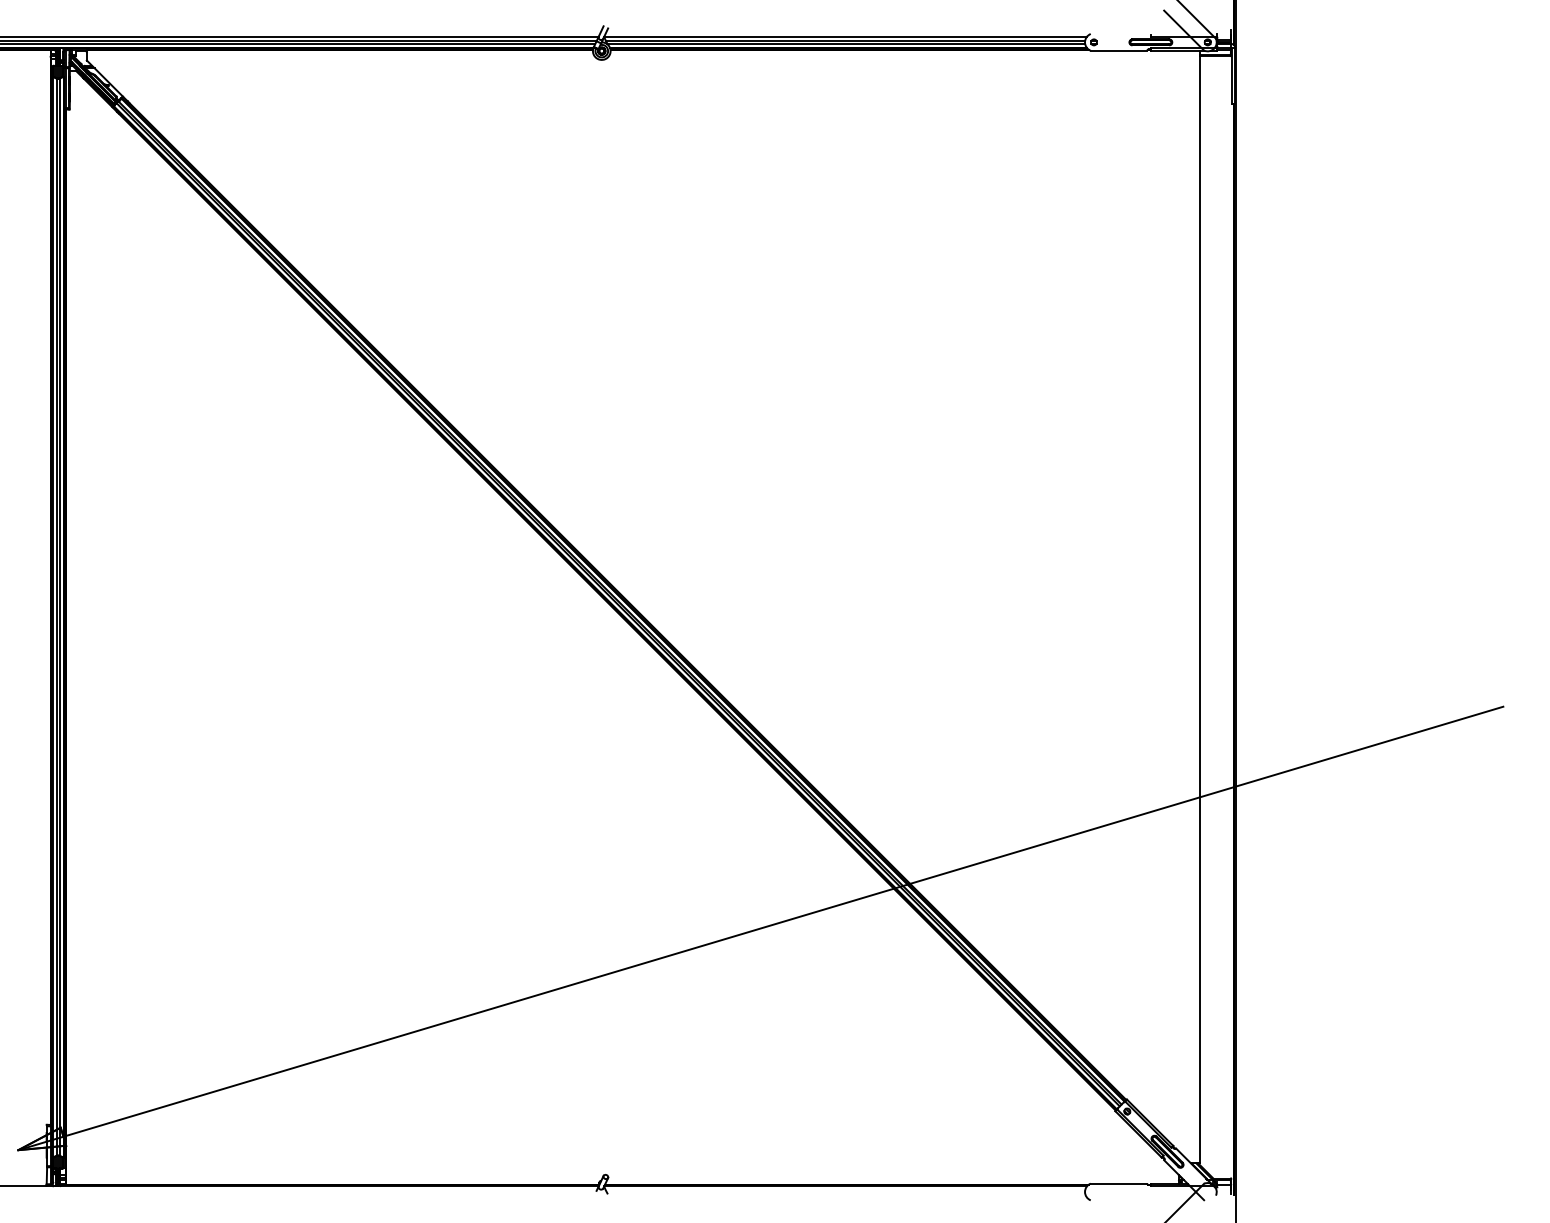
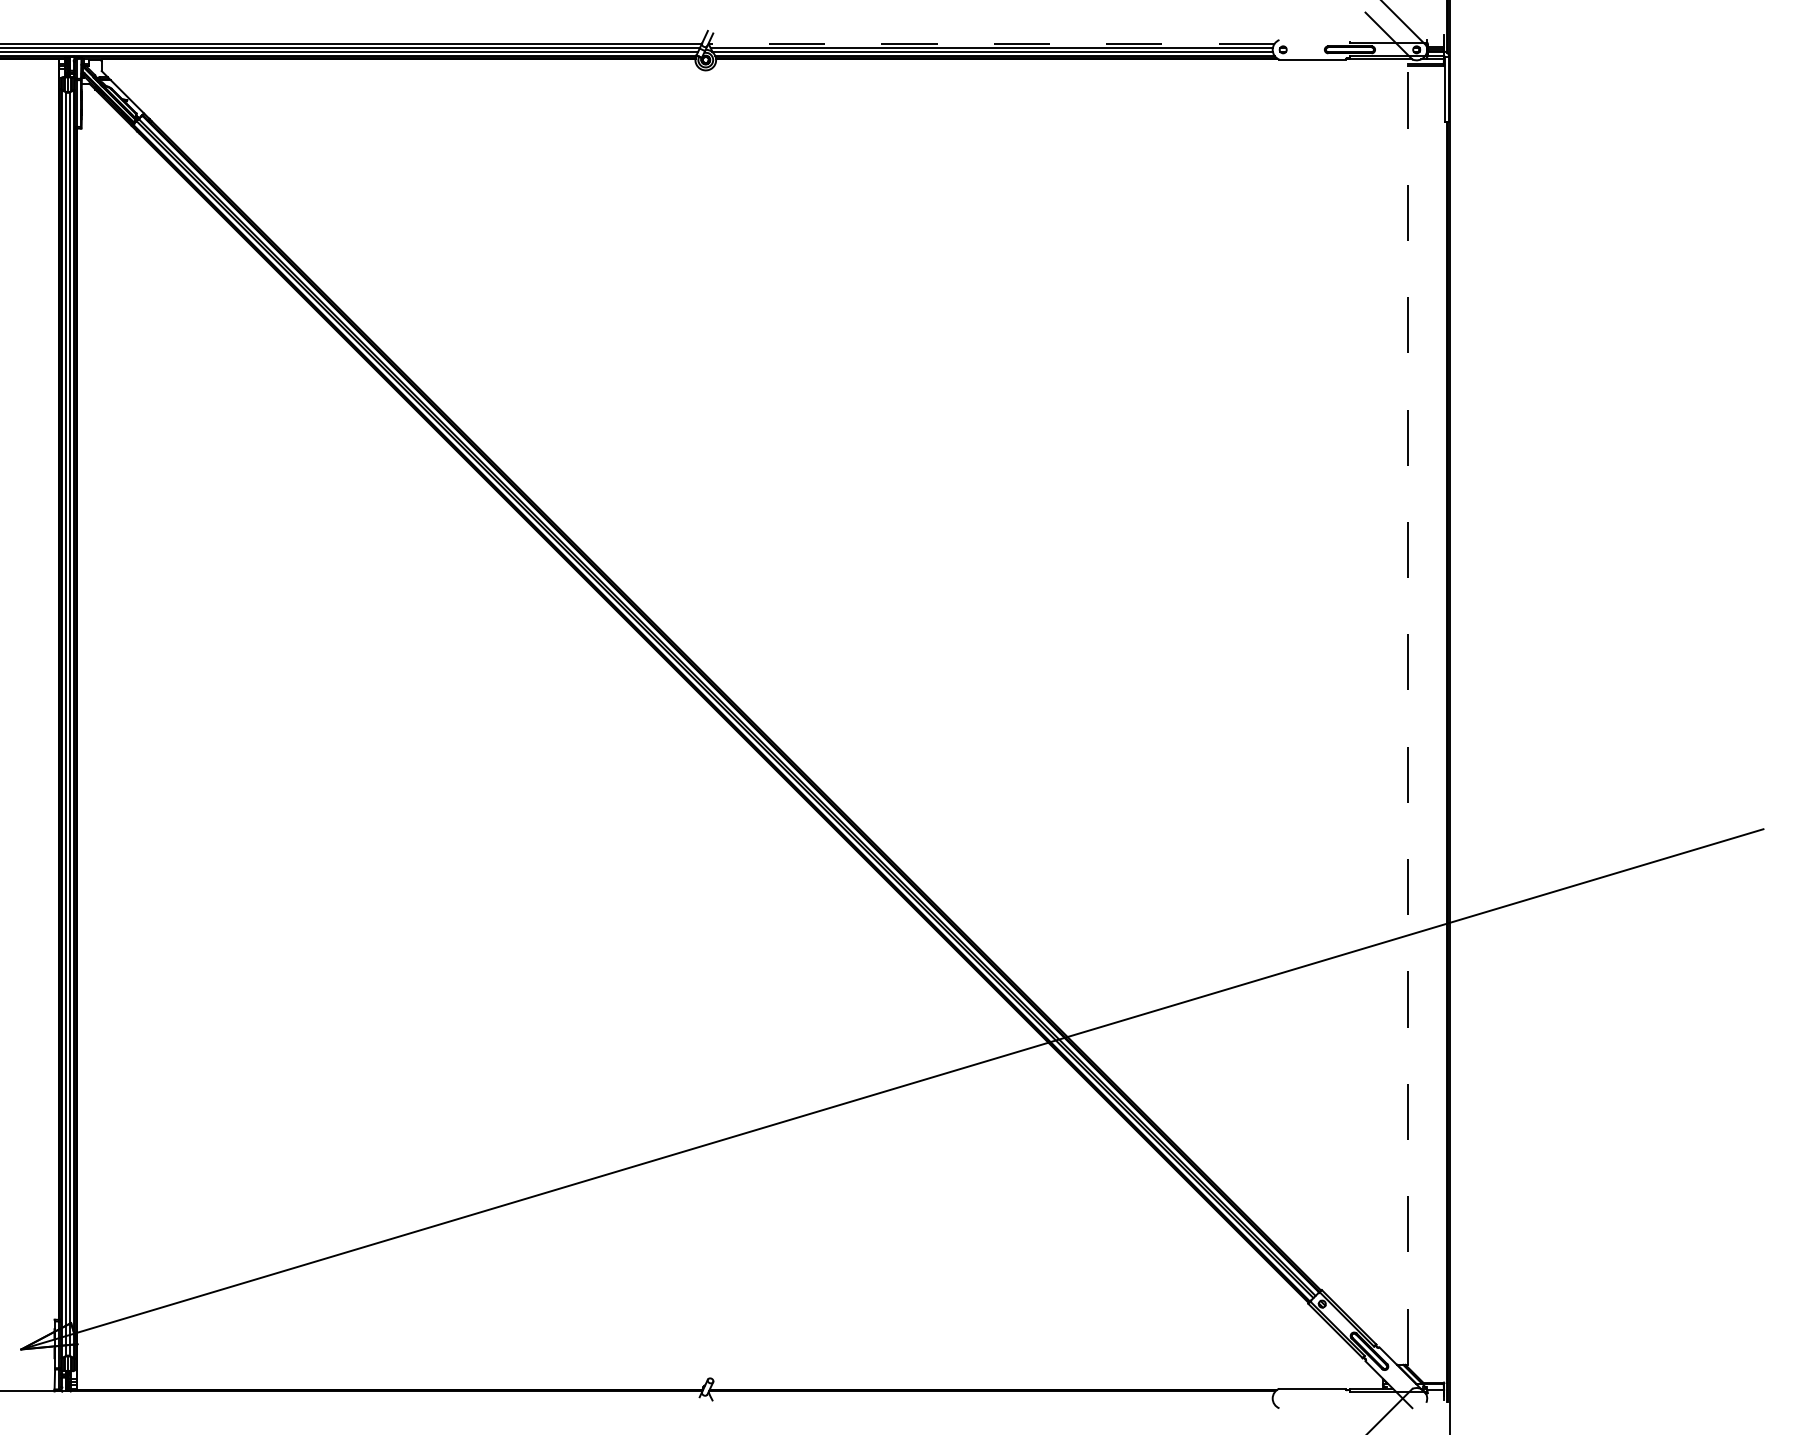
line: (845, 36) -> (991, 43), solid -> dashed
line: (1199, 607) -> (1407, 712), solid -> dashed

